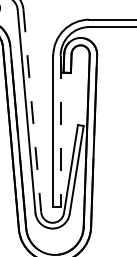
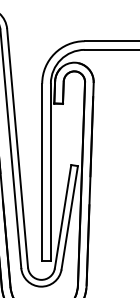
line: (32, 110) -> (17, 147), dashed -> solid
line: (60, 131) -> (50, 172), dashed -> solid

